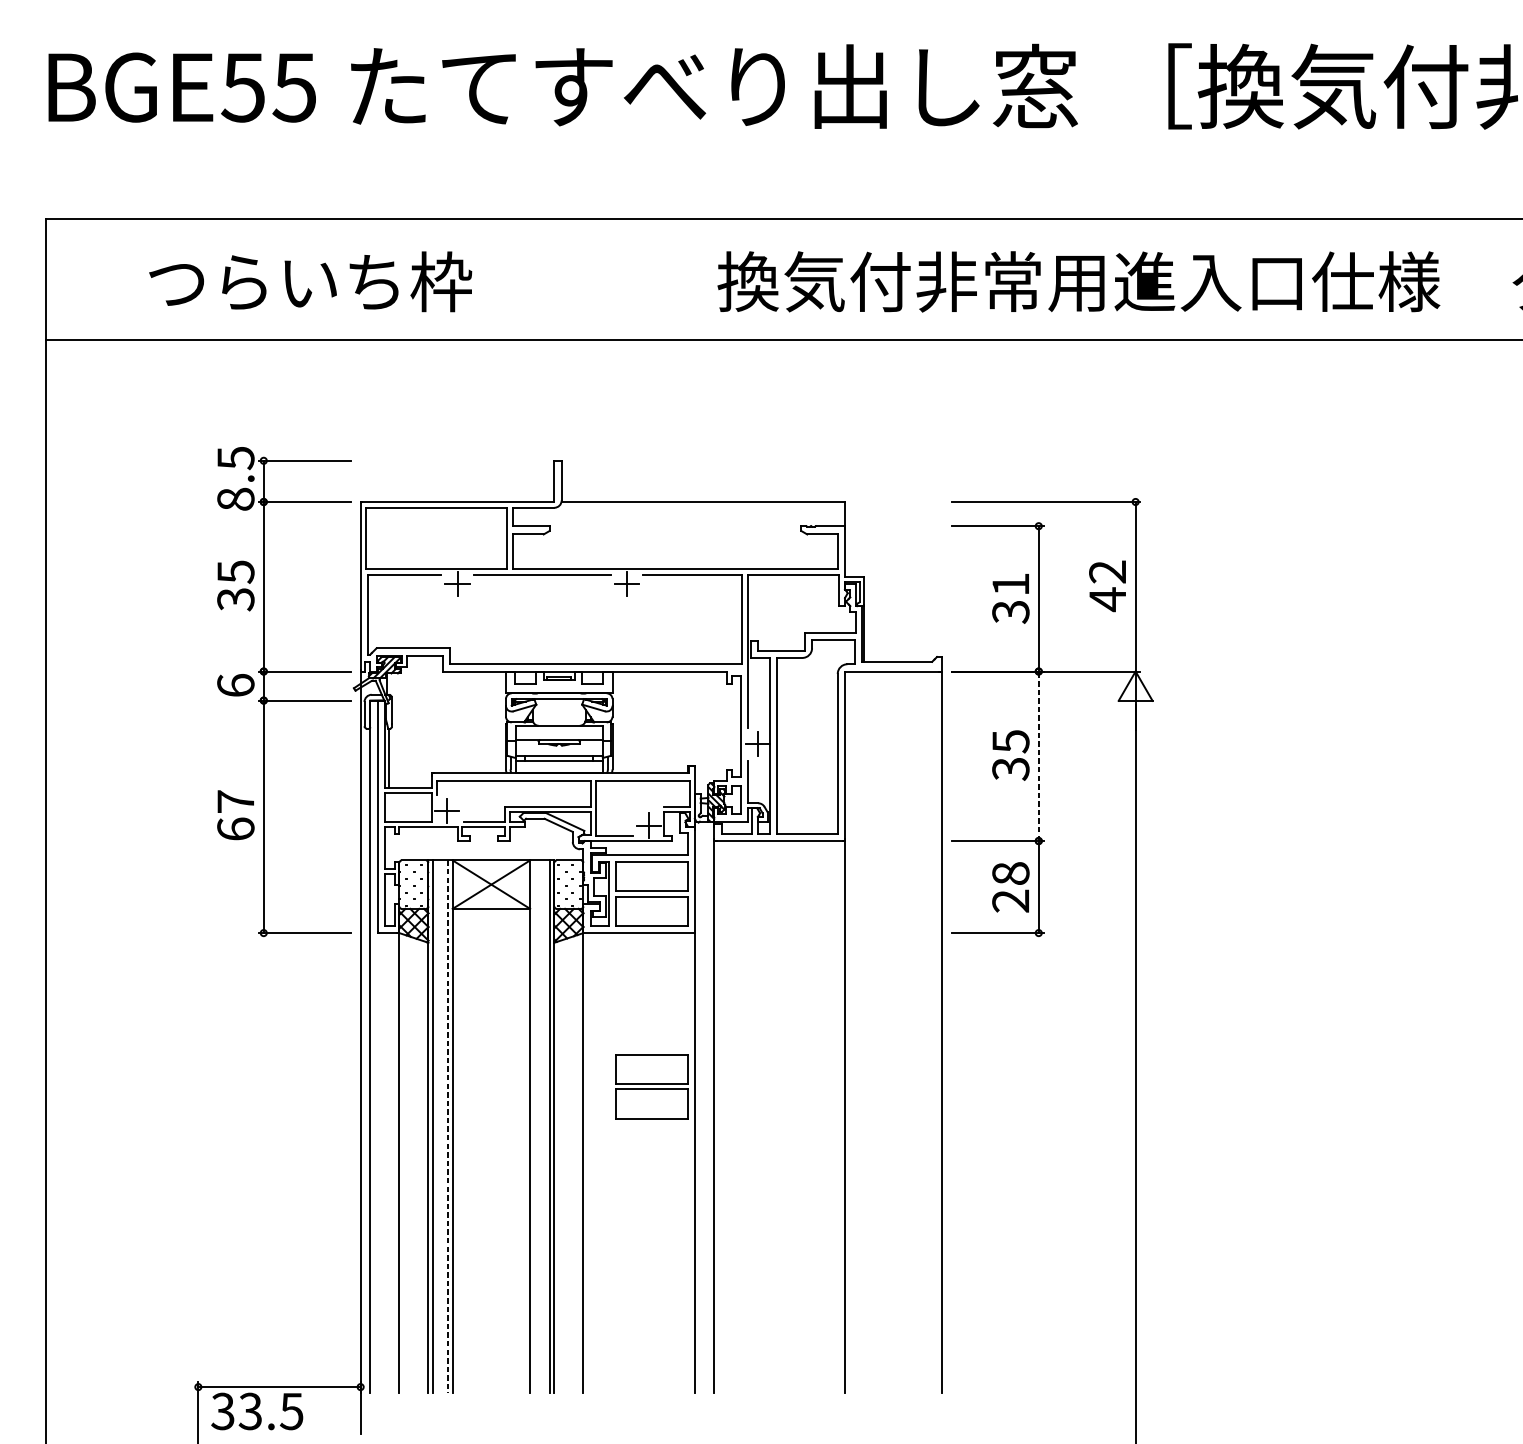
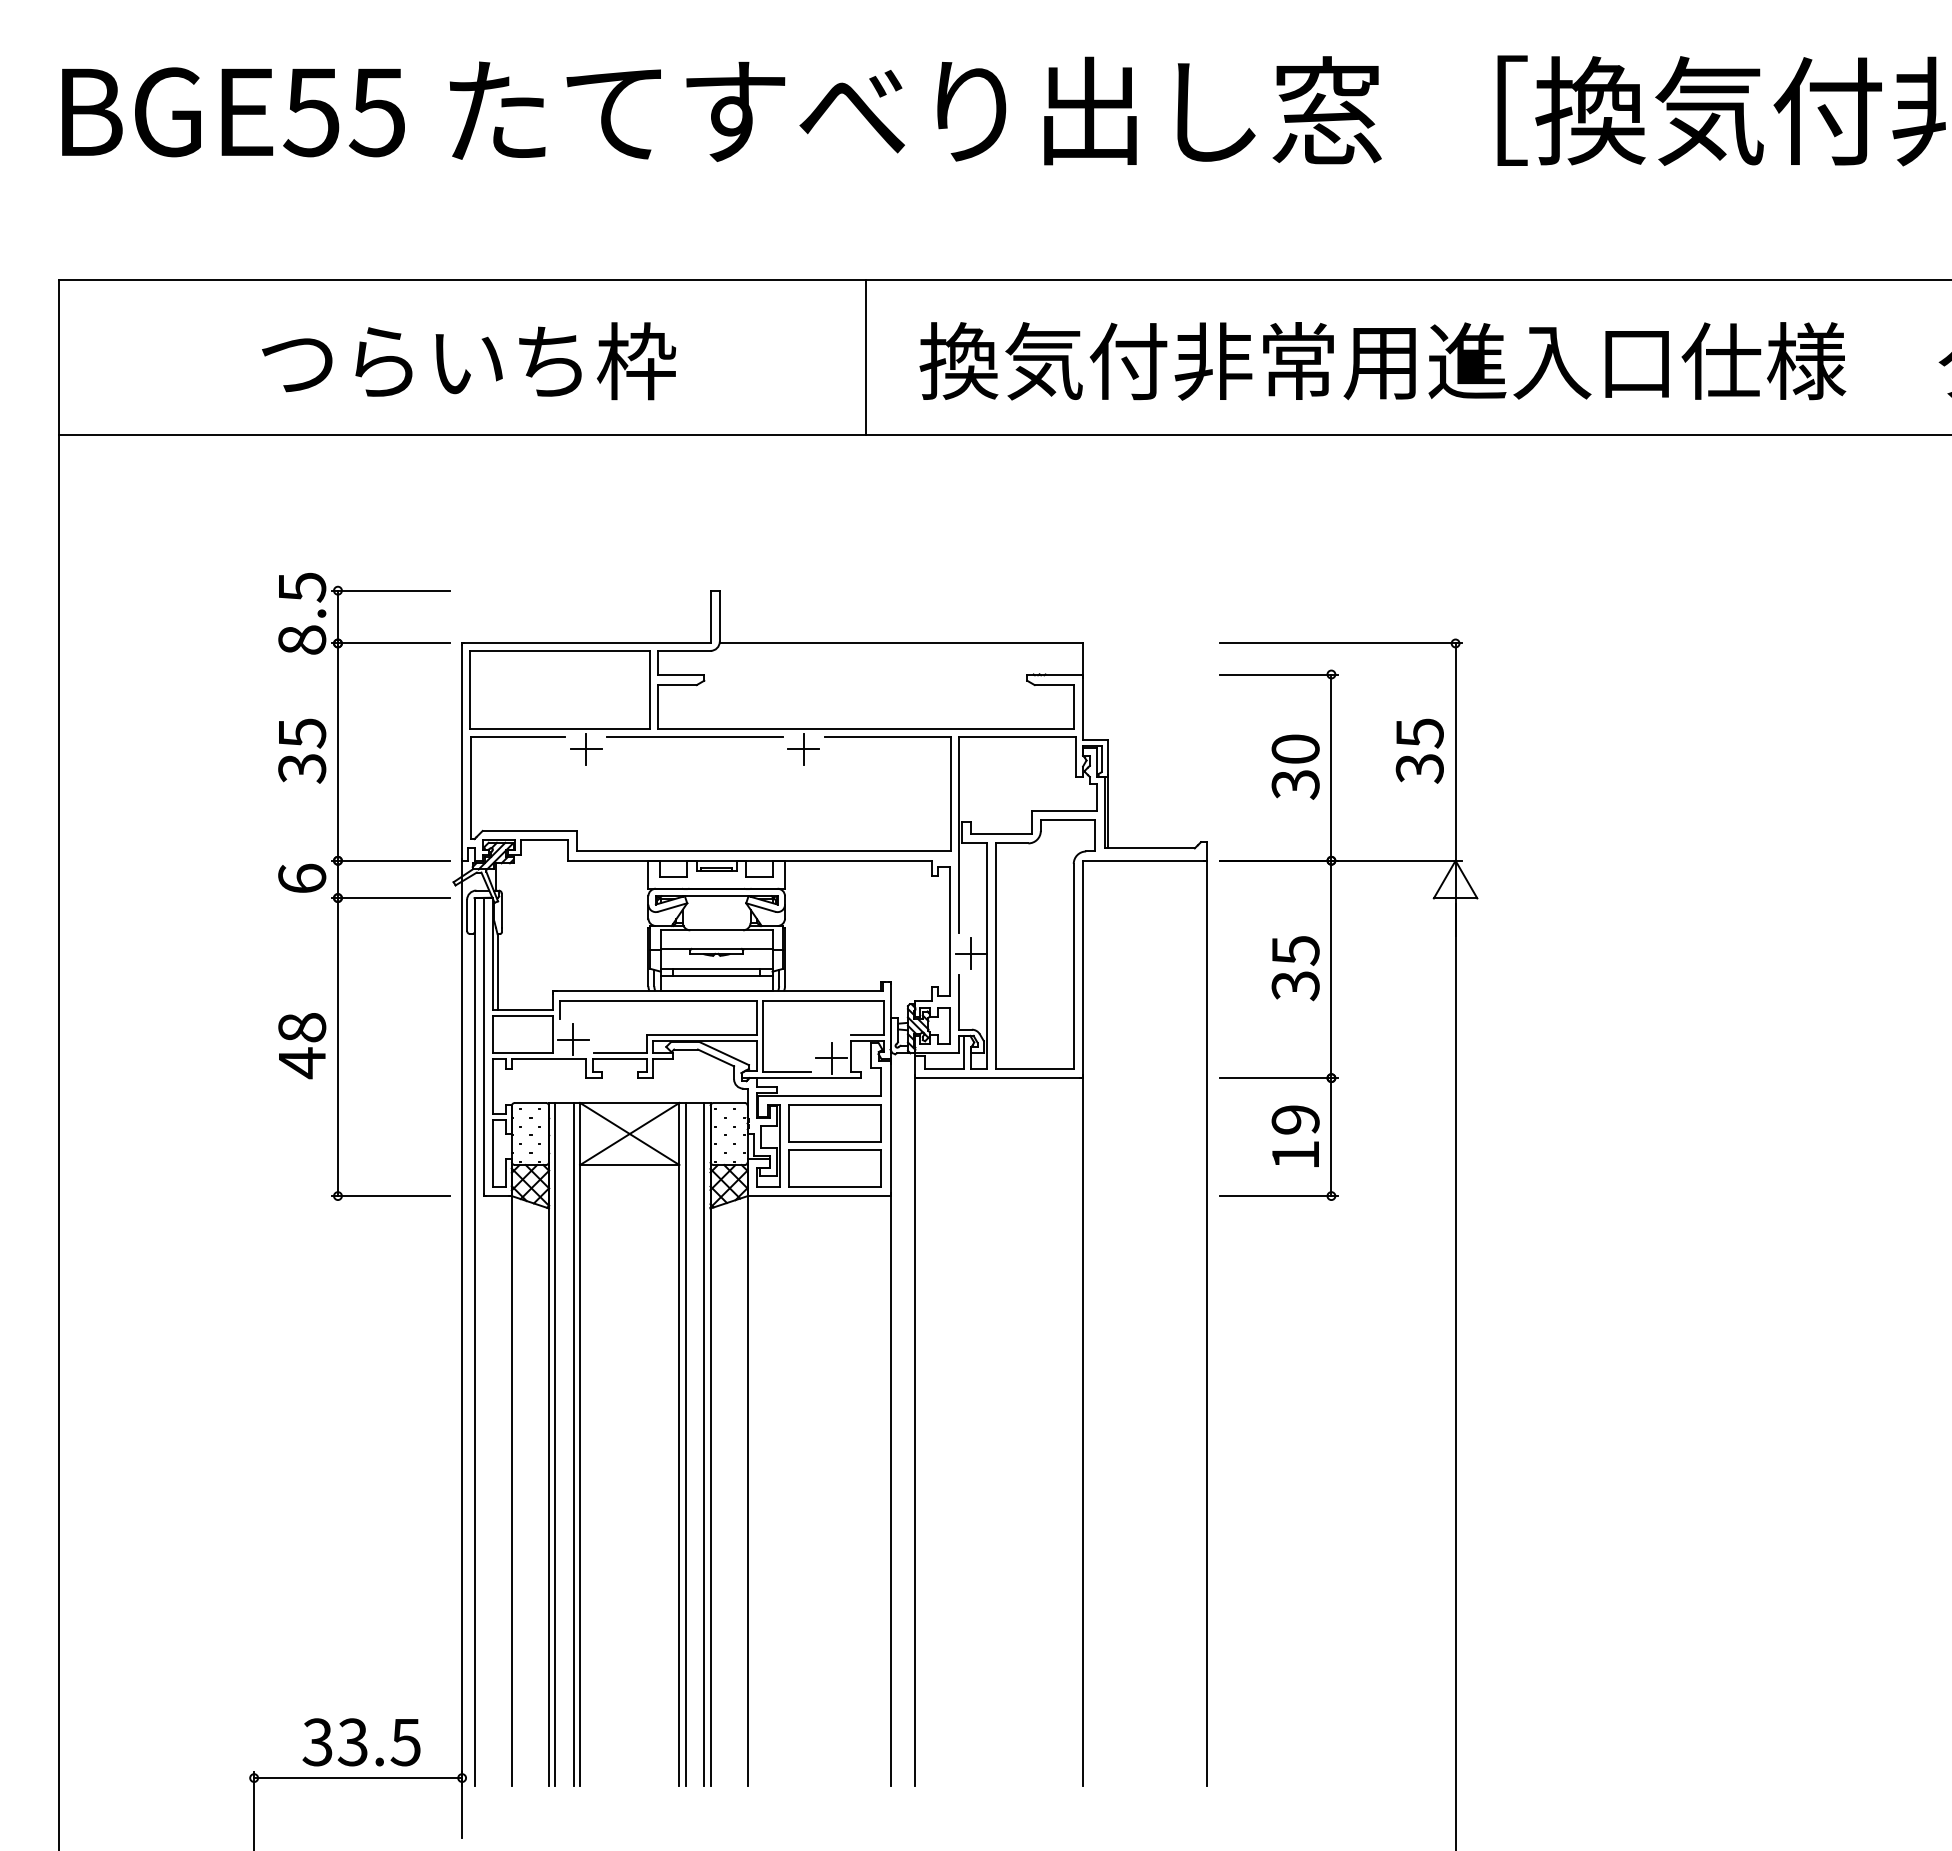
line: (675, 278) -> (865, 357), added
text: (310, 282) -> (469, 361), moved
text: (1010, 583) -> (1295, 748), 31 -> 30
text: (1107, 586) -> (1419, 751), 42 -> 35
line: (1038, 756) -> (1331, 969), dashed -> solid
text: (236, 816) -> (302, 1046), 67 -> 48
text: (1010, 887) -> (1295, 1137), 28 -> 19
part: (651, 1086) -> (834, 1392), removed
line: (447, 1126) -> (573, 1444), dashed -> solid
line: (534, 1126) -> (685, 1444), added
text: (257, 1411) -> (361, 1742), moved

